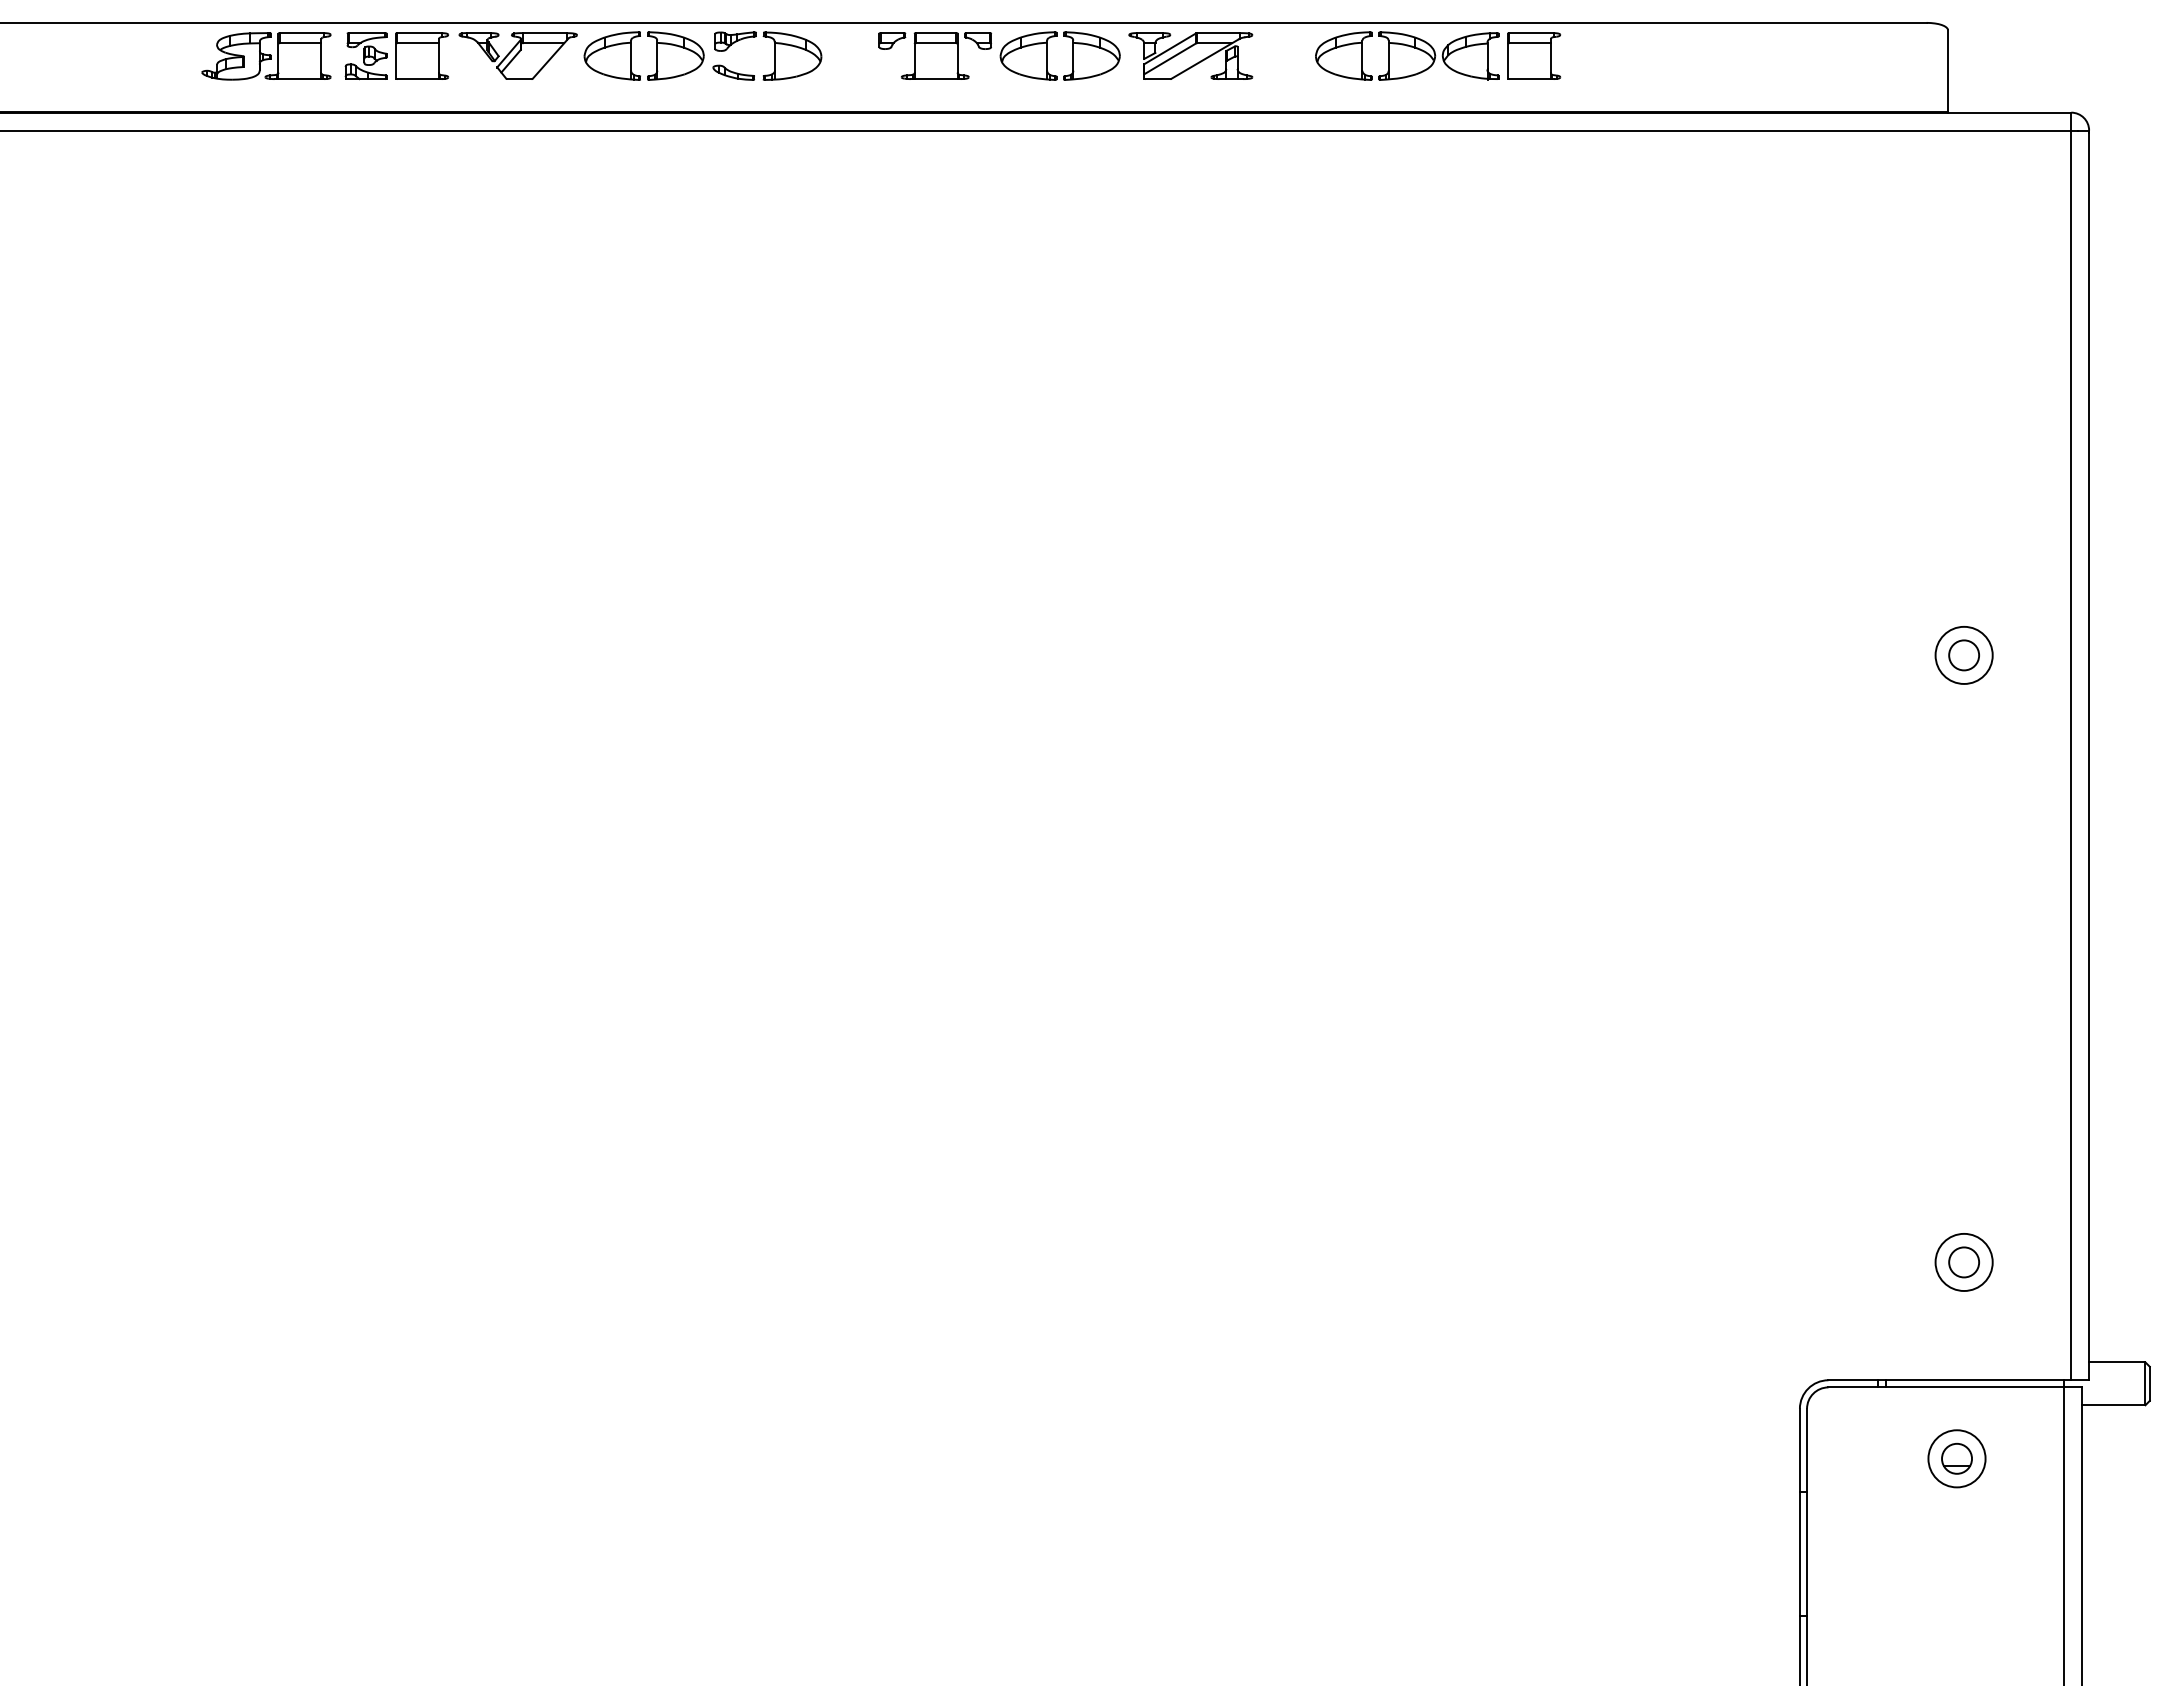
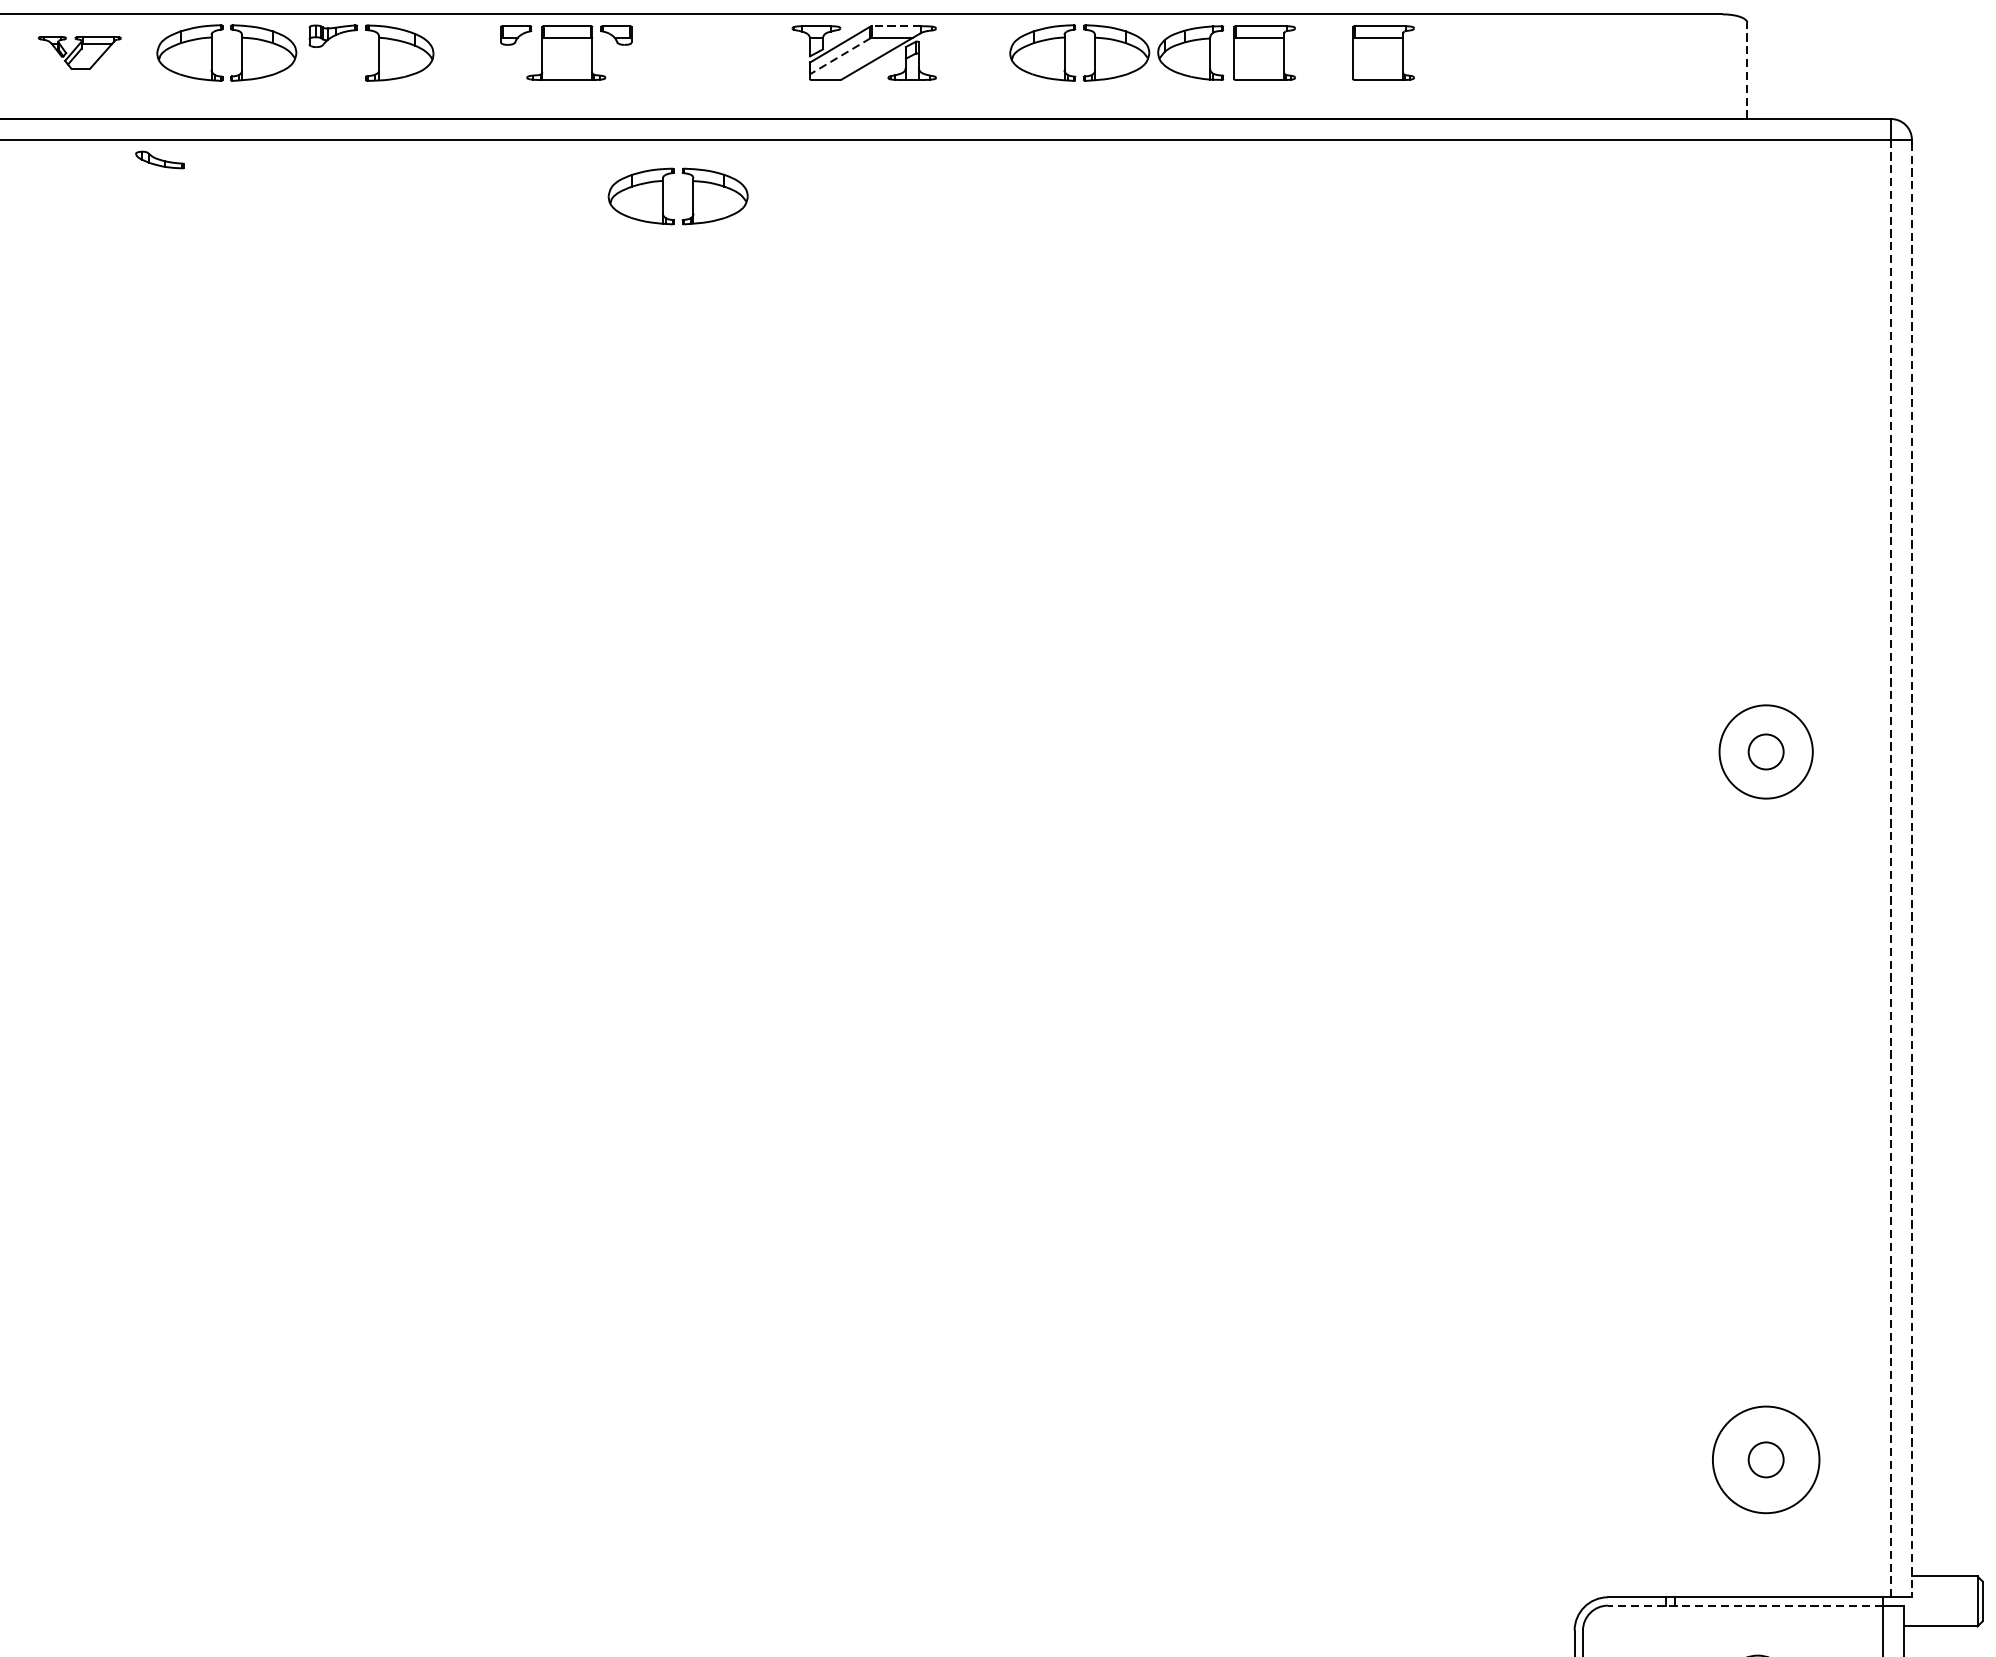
line: (1218, 33) -> (896, 26), solid -> dashed
part: (517, 55) -> (79, 52), size x0.6
part: (1047, 55) -> (663, 195), moved
part: (1636, 55) -> (1384, 52), added
line: (1169, 59) -> (839, 57), solid -> dashed
line: (1948, 71) -> (1747, 71), solid -> dashed
part: (733, 72) -> (159, 159), moved
circle: (1963, 654) -> (1765, 750), size x1.4
line: (2071, 755) -> (1891, 868), solid -> dashed
line: (2089, 756) -> (1912, 869), solid -> dashed
circle: (1963, 1262) -> (1765, 1459), size x1.6
line: (1946, 1387) -> (1745, 1605), solid -> dashed

